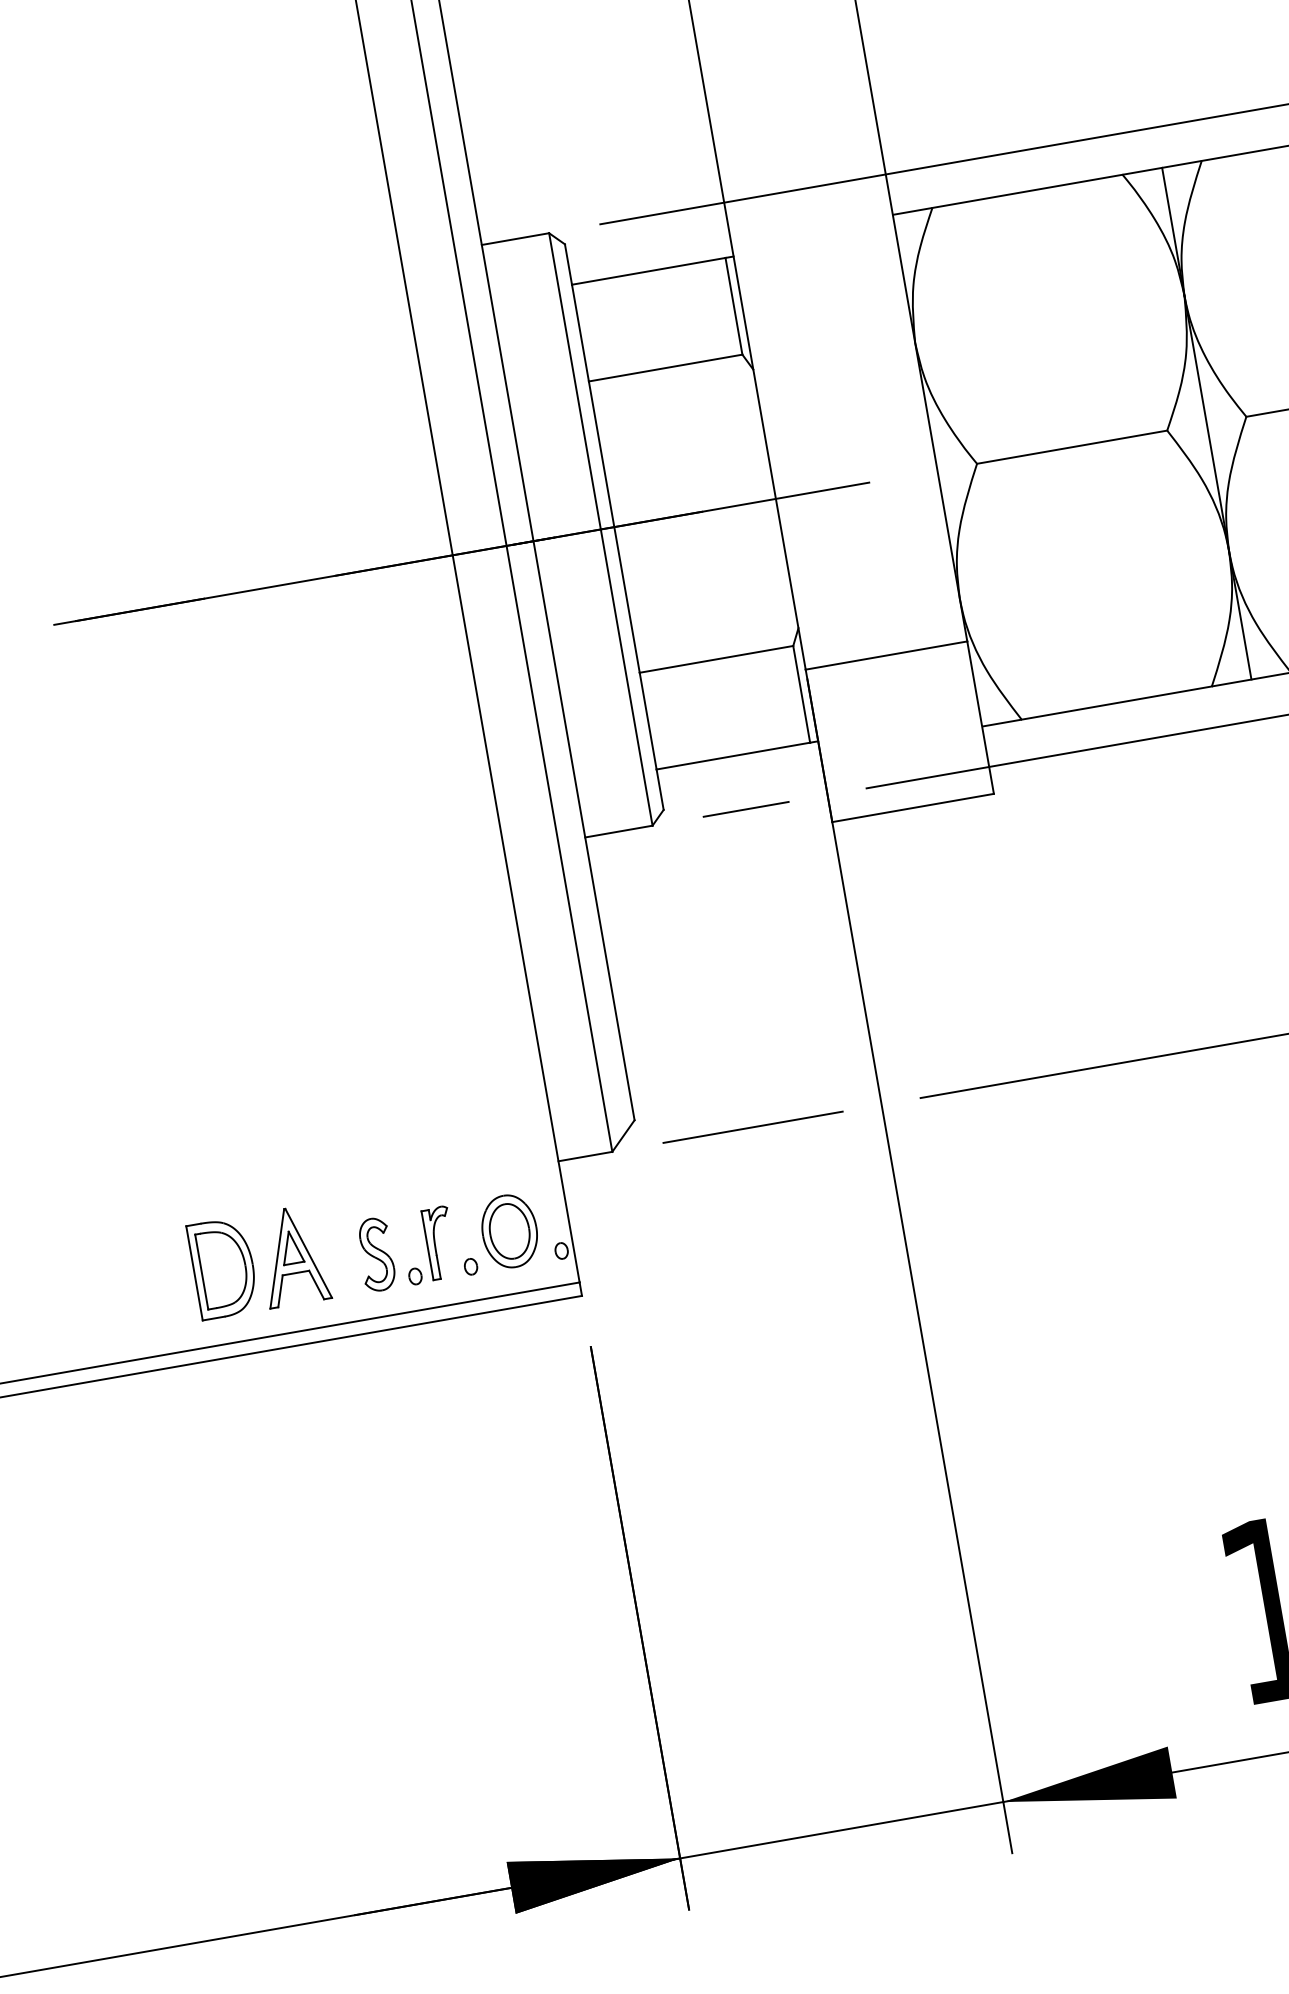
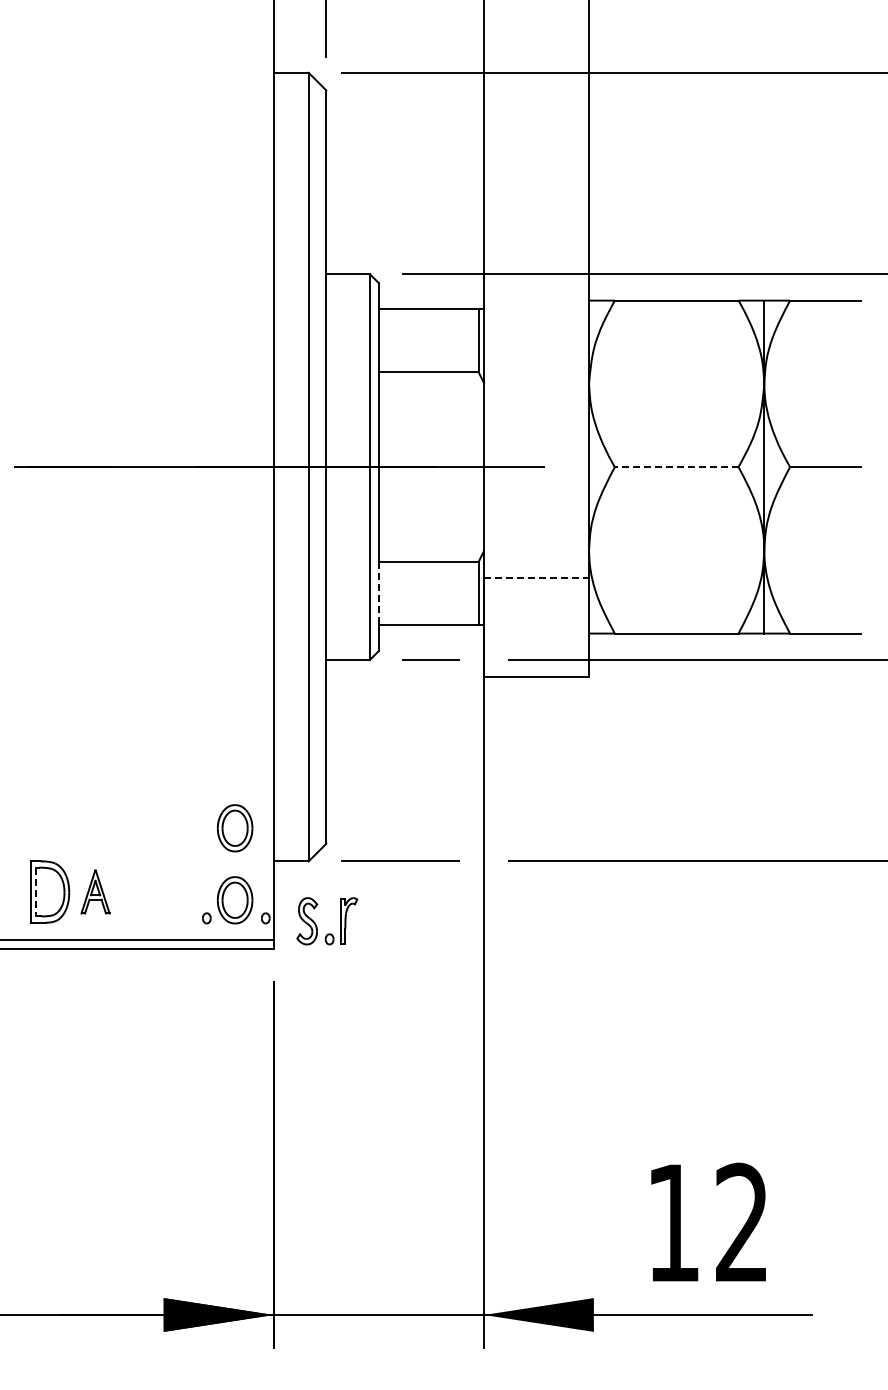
line: (1071, 447) -> (676, 467), solid -> dashed
line: (886, 656) -> (536, 578), solid -> dashed
line: (647, 721) -> (378, 593), solid -> dashed
part: (491, 1120) -> (235, 828), added
part: (292, 1255) -> (95, 891), size x0.7
part: (393, 1259) -> (317, 926), moved
line: (202, 1272) -> (36, 892), solid -> dashed

